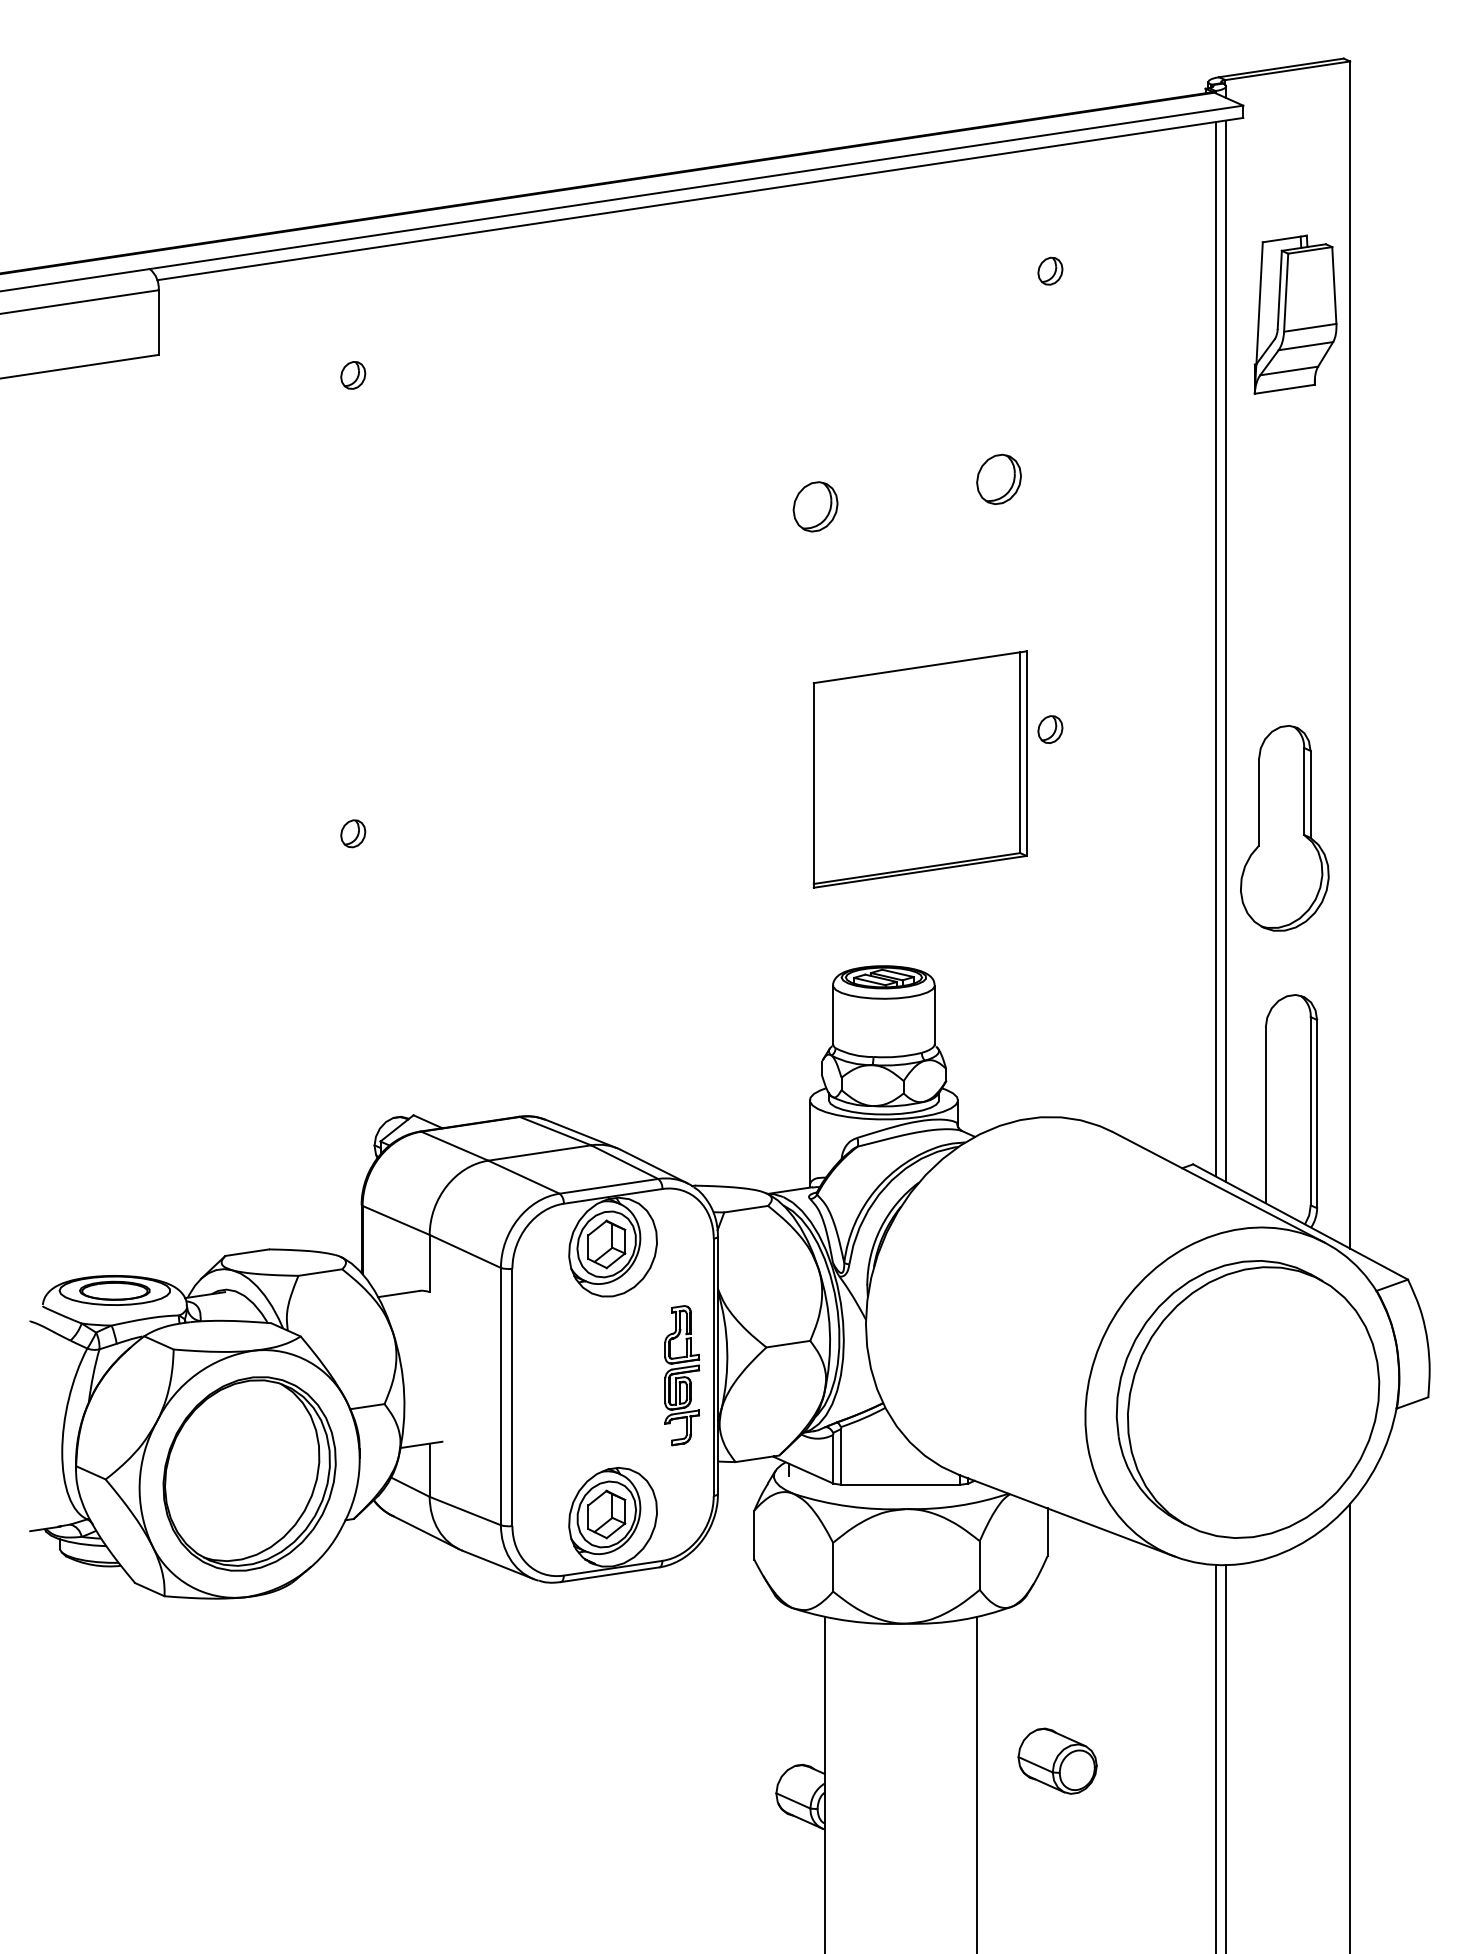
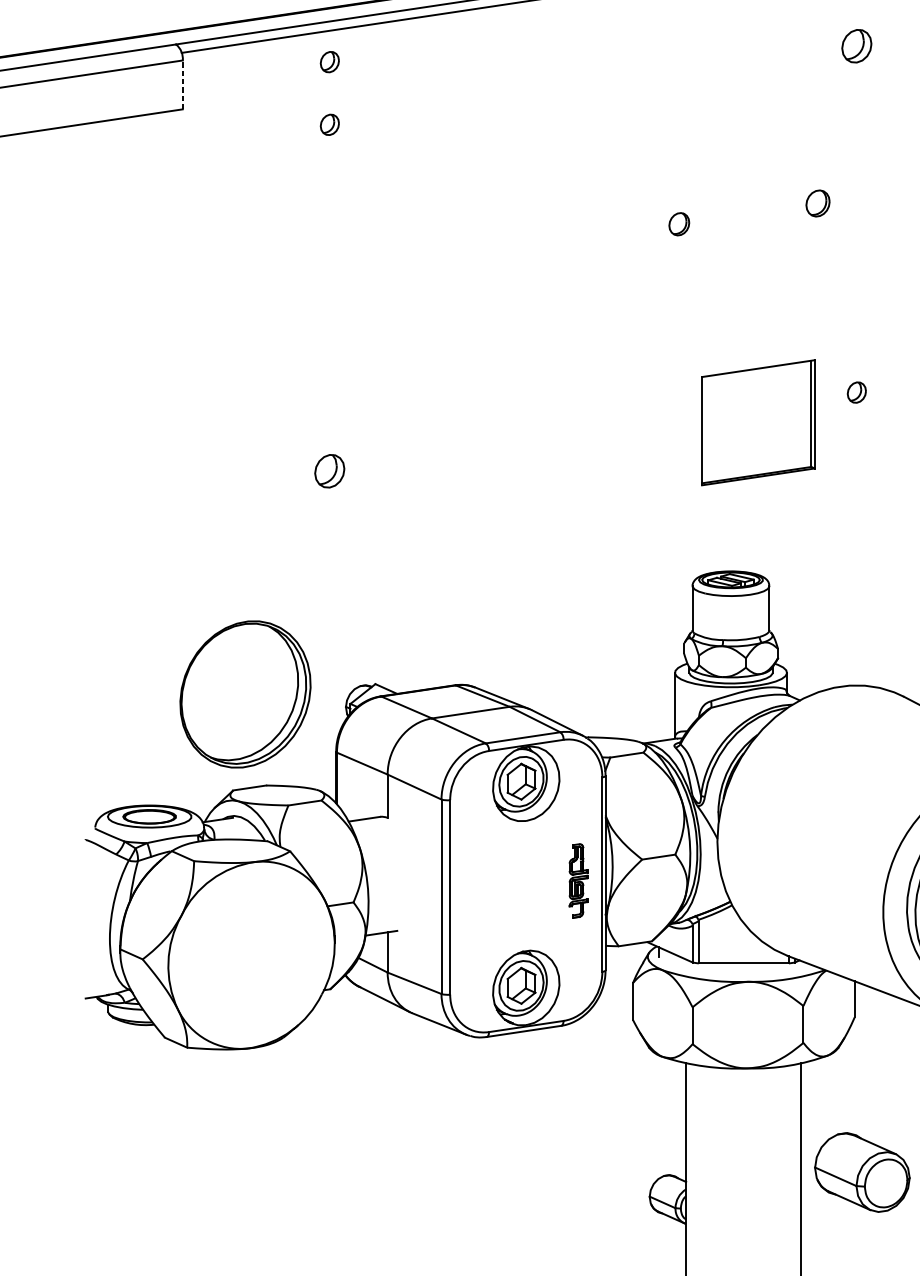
part: (1050, 270) -> (856, 45), size x1.6
part: (353, 292) -> (330, 62), added
line: (158, 322) -> (182, 84), solid -> dashed
part: (998, 479) -> (817, 203), size x0.7
part: (815, 506) -> (679, 223), size x0.6
part: (919, 769) -> (757, 422), size x0.7
part: (353, 833) -> (330, 471), size x1.6
part: (682, 1375) -> (578, 880), size x0.7
part: (249, 1473) -> (245, 694), moved
part: (1057, 1760) -> (862, 1171), size x1.6

